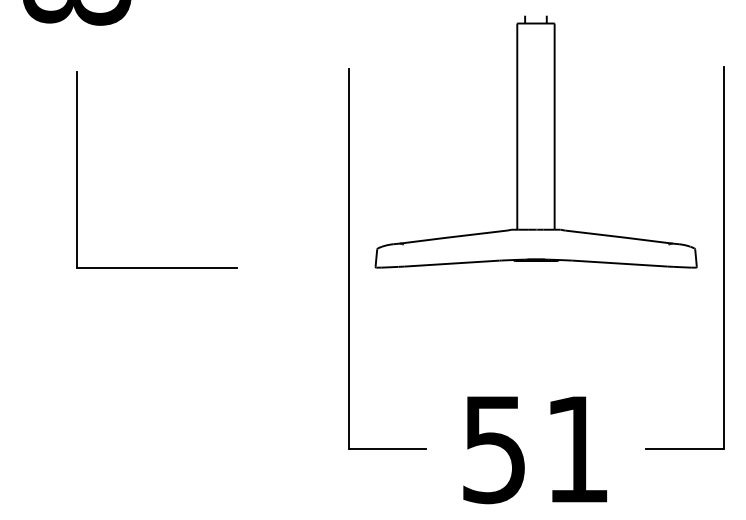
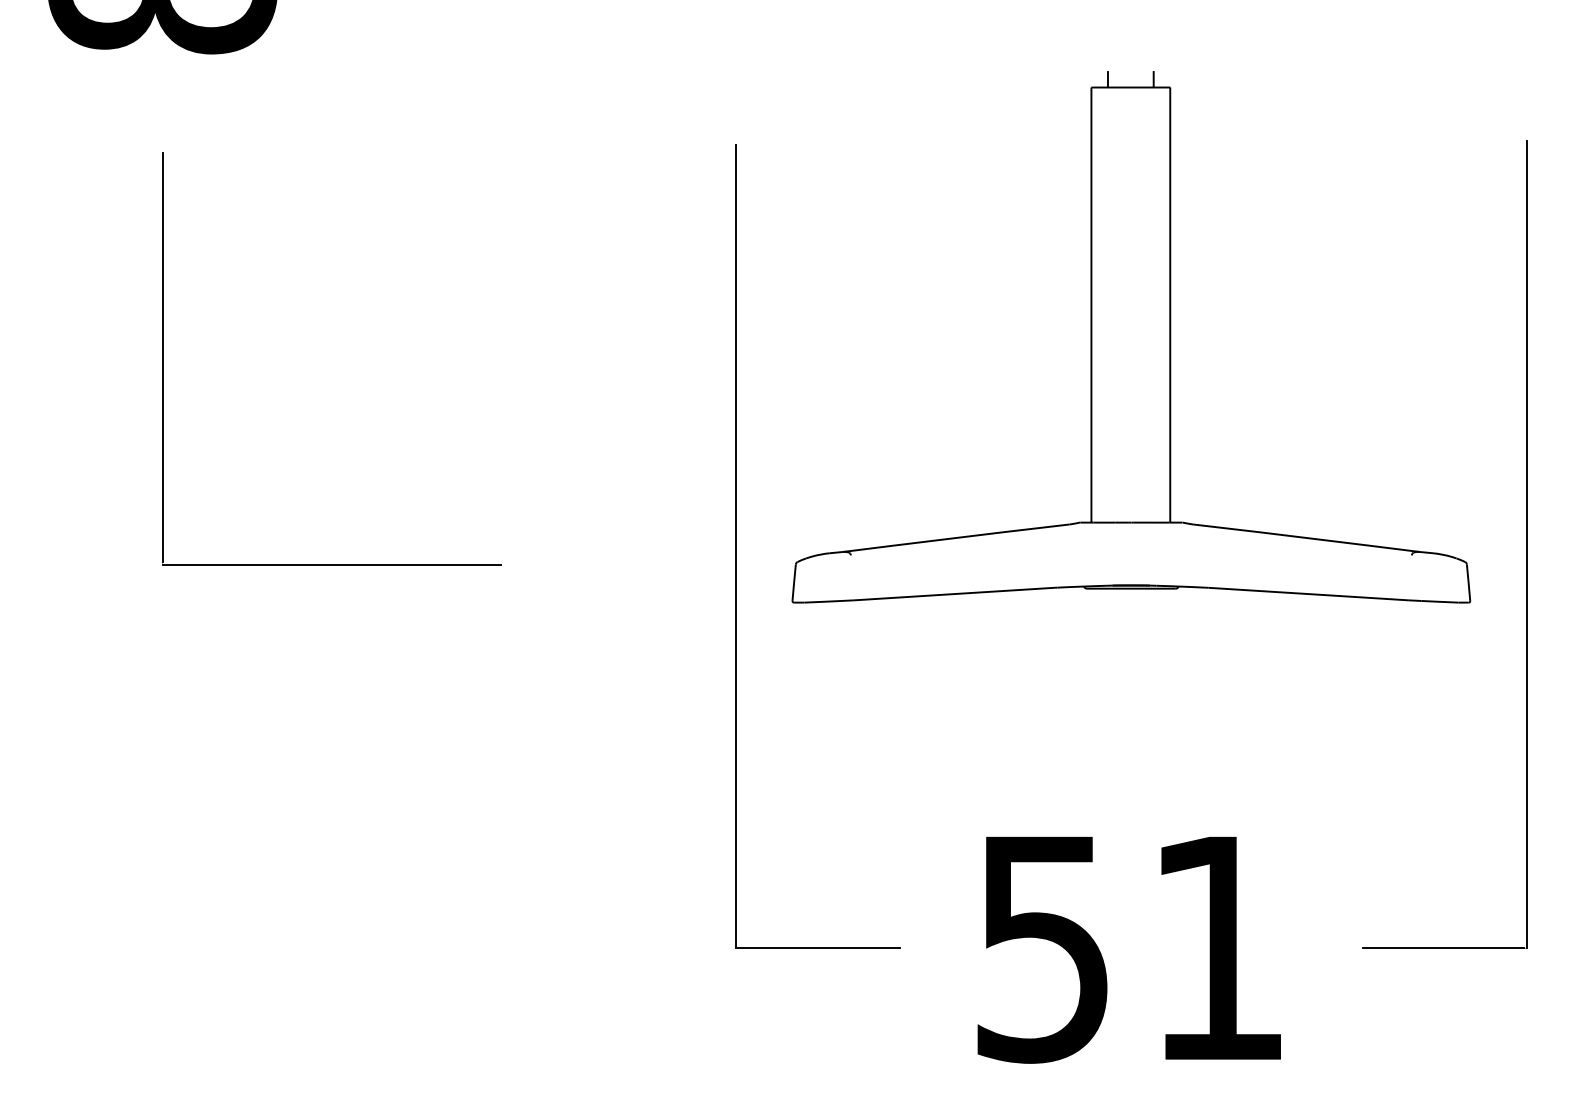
part: (535, 141) -> (1129, 336), moved

